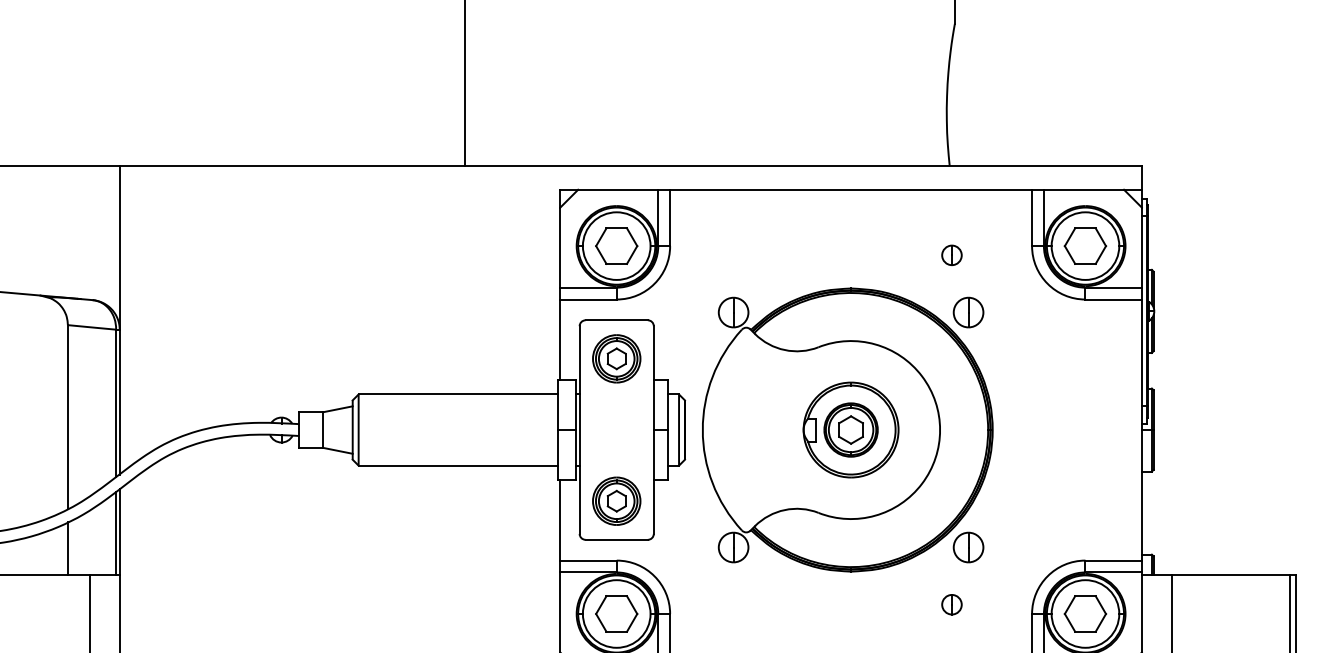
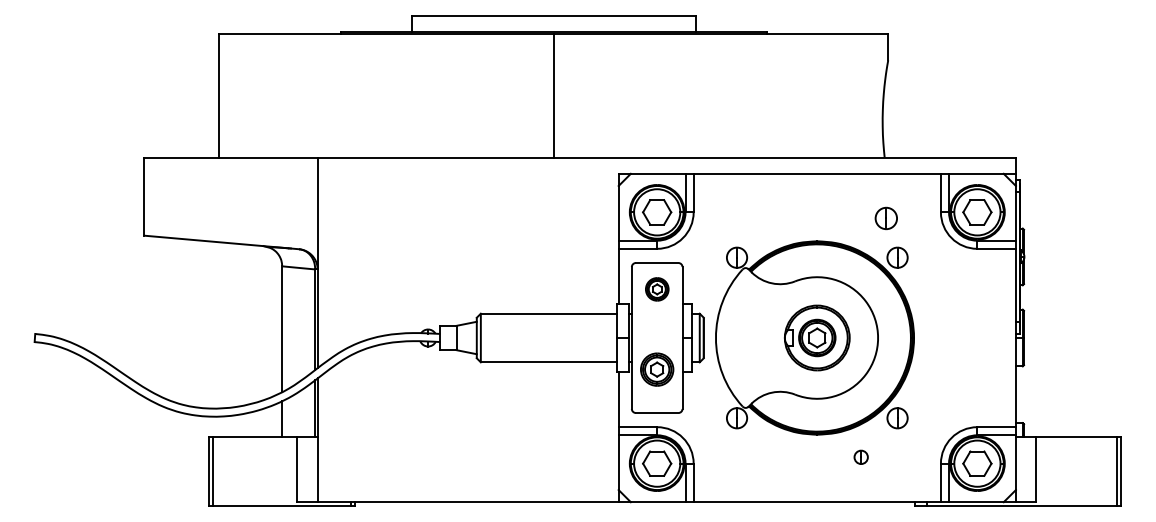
part: (950, 255) -> (885, 218), size x1.6
part: (617, 359) -> (657, 289), size x0.7
part: (617, 501) -> (657, 369), moved
part: (950, 603) -> (860, 456), moved

